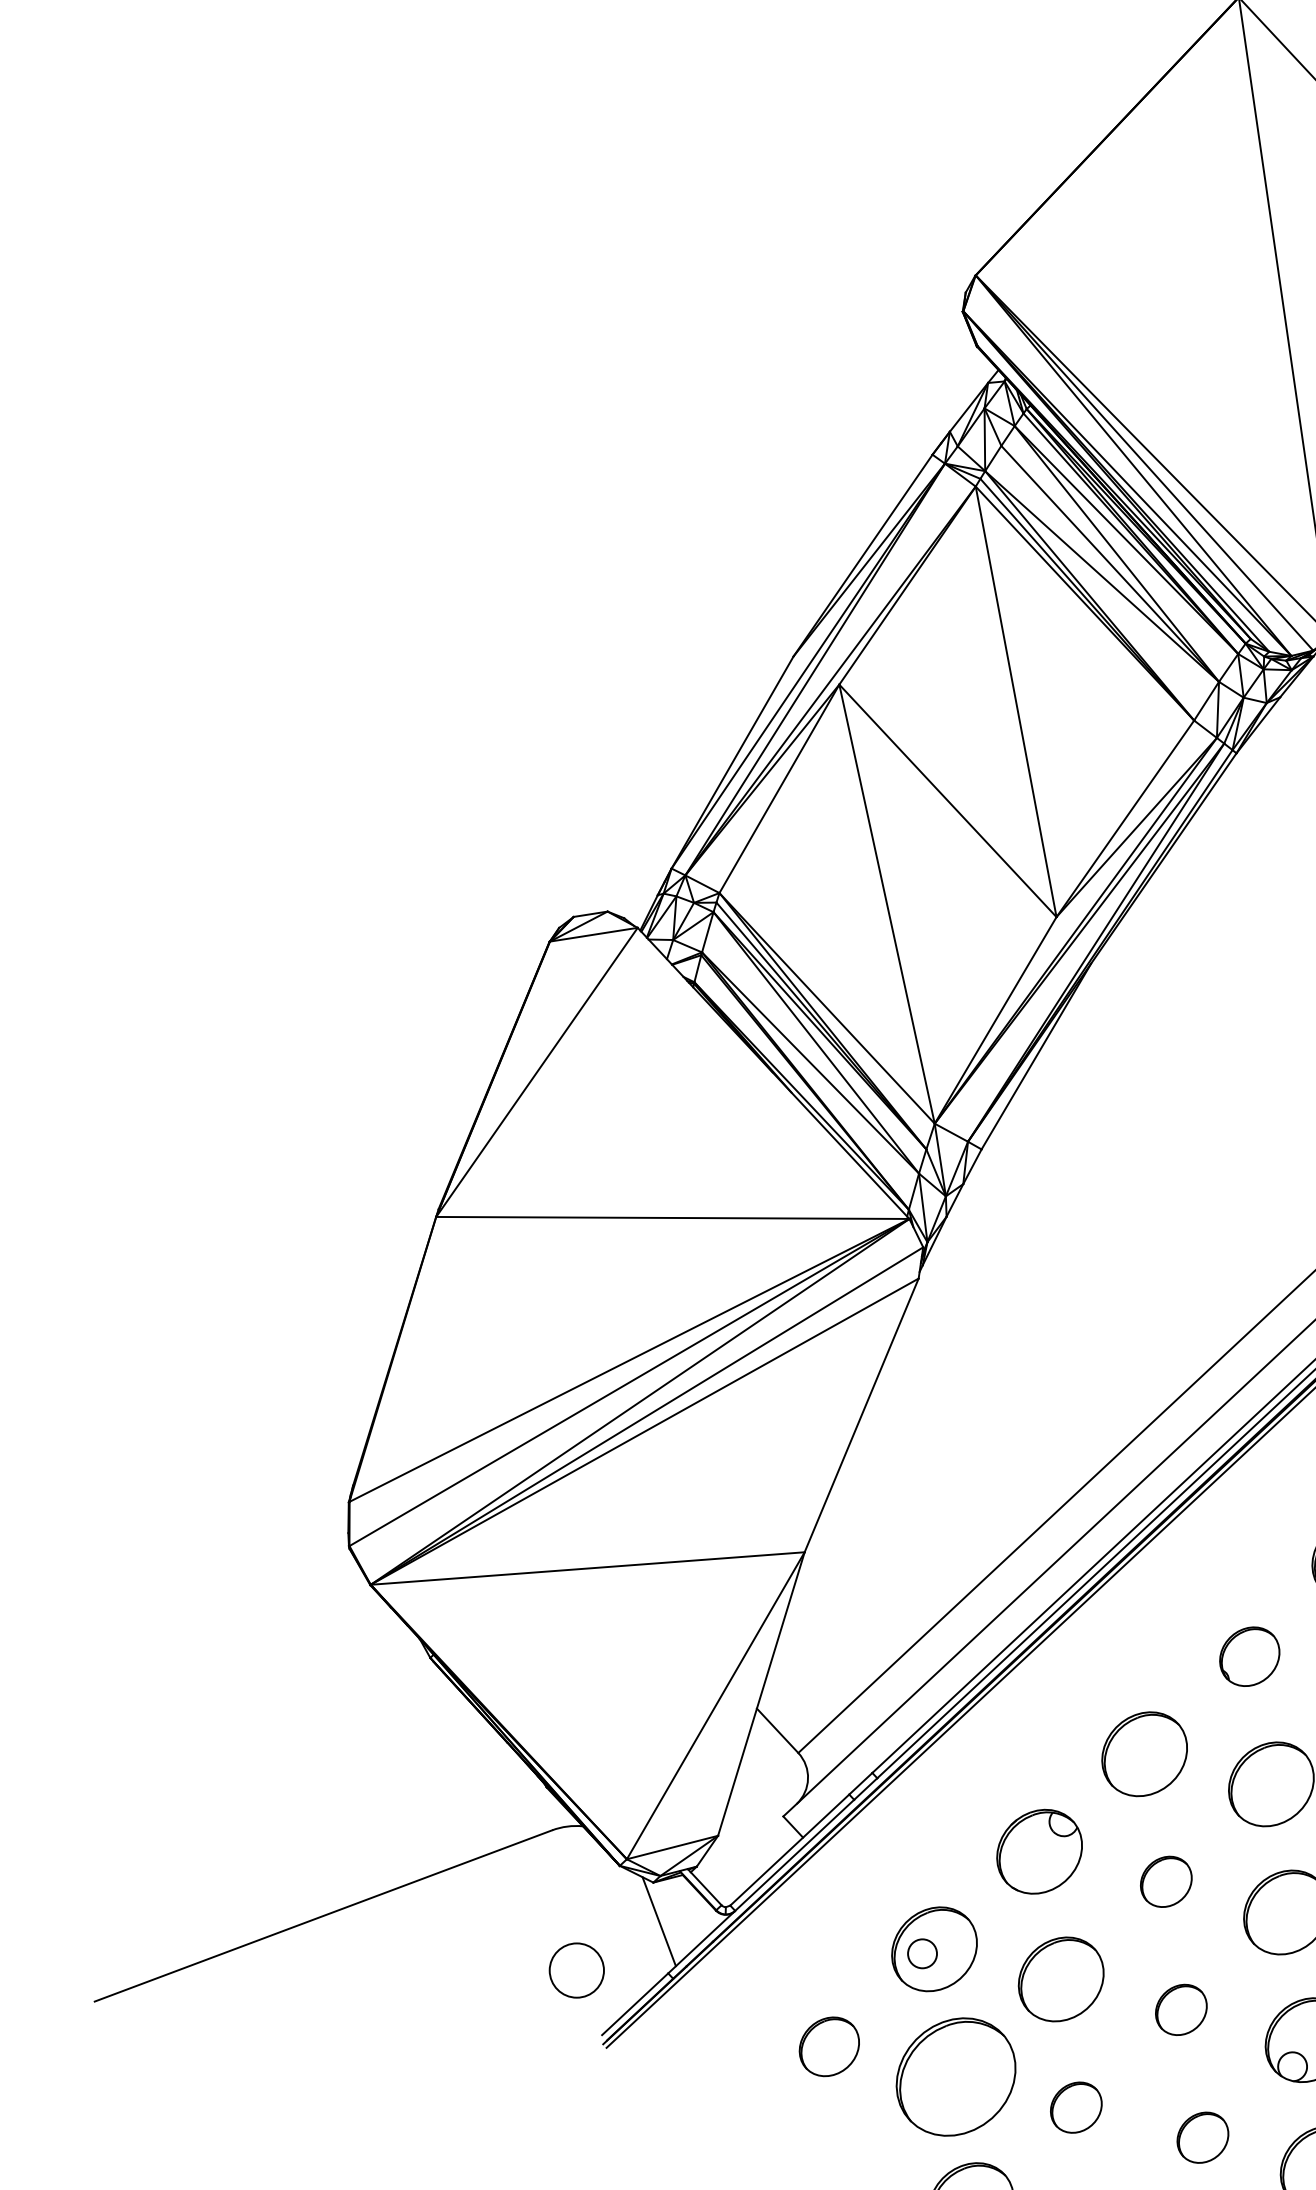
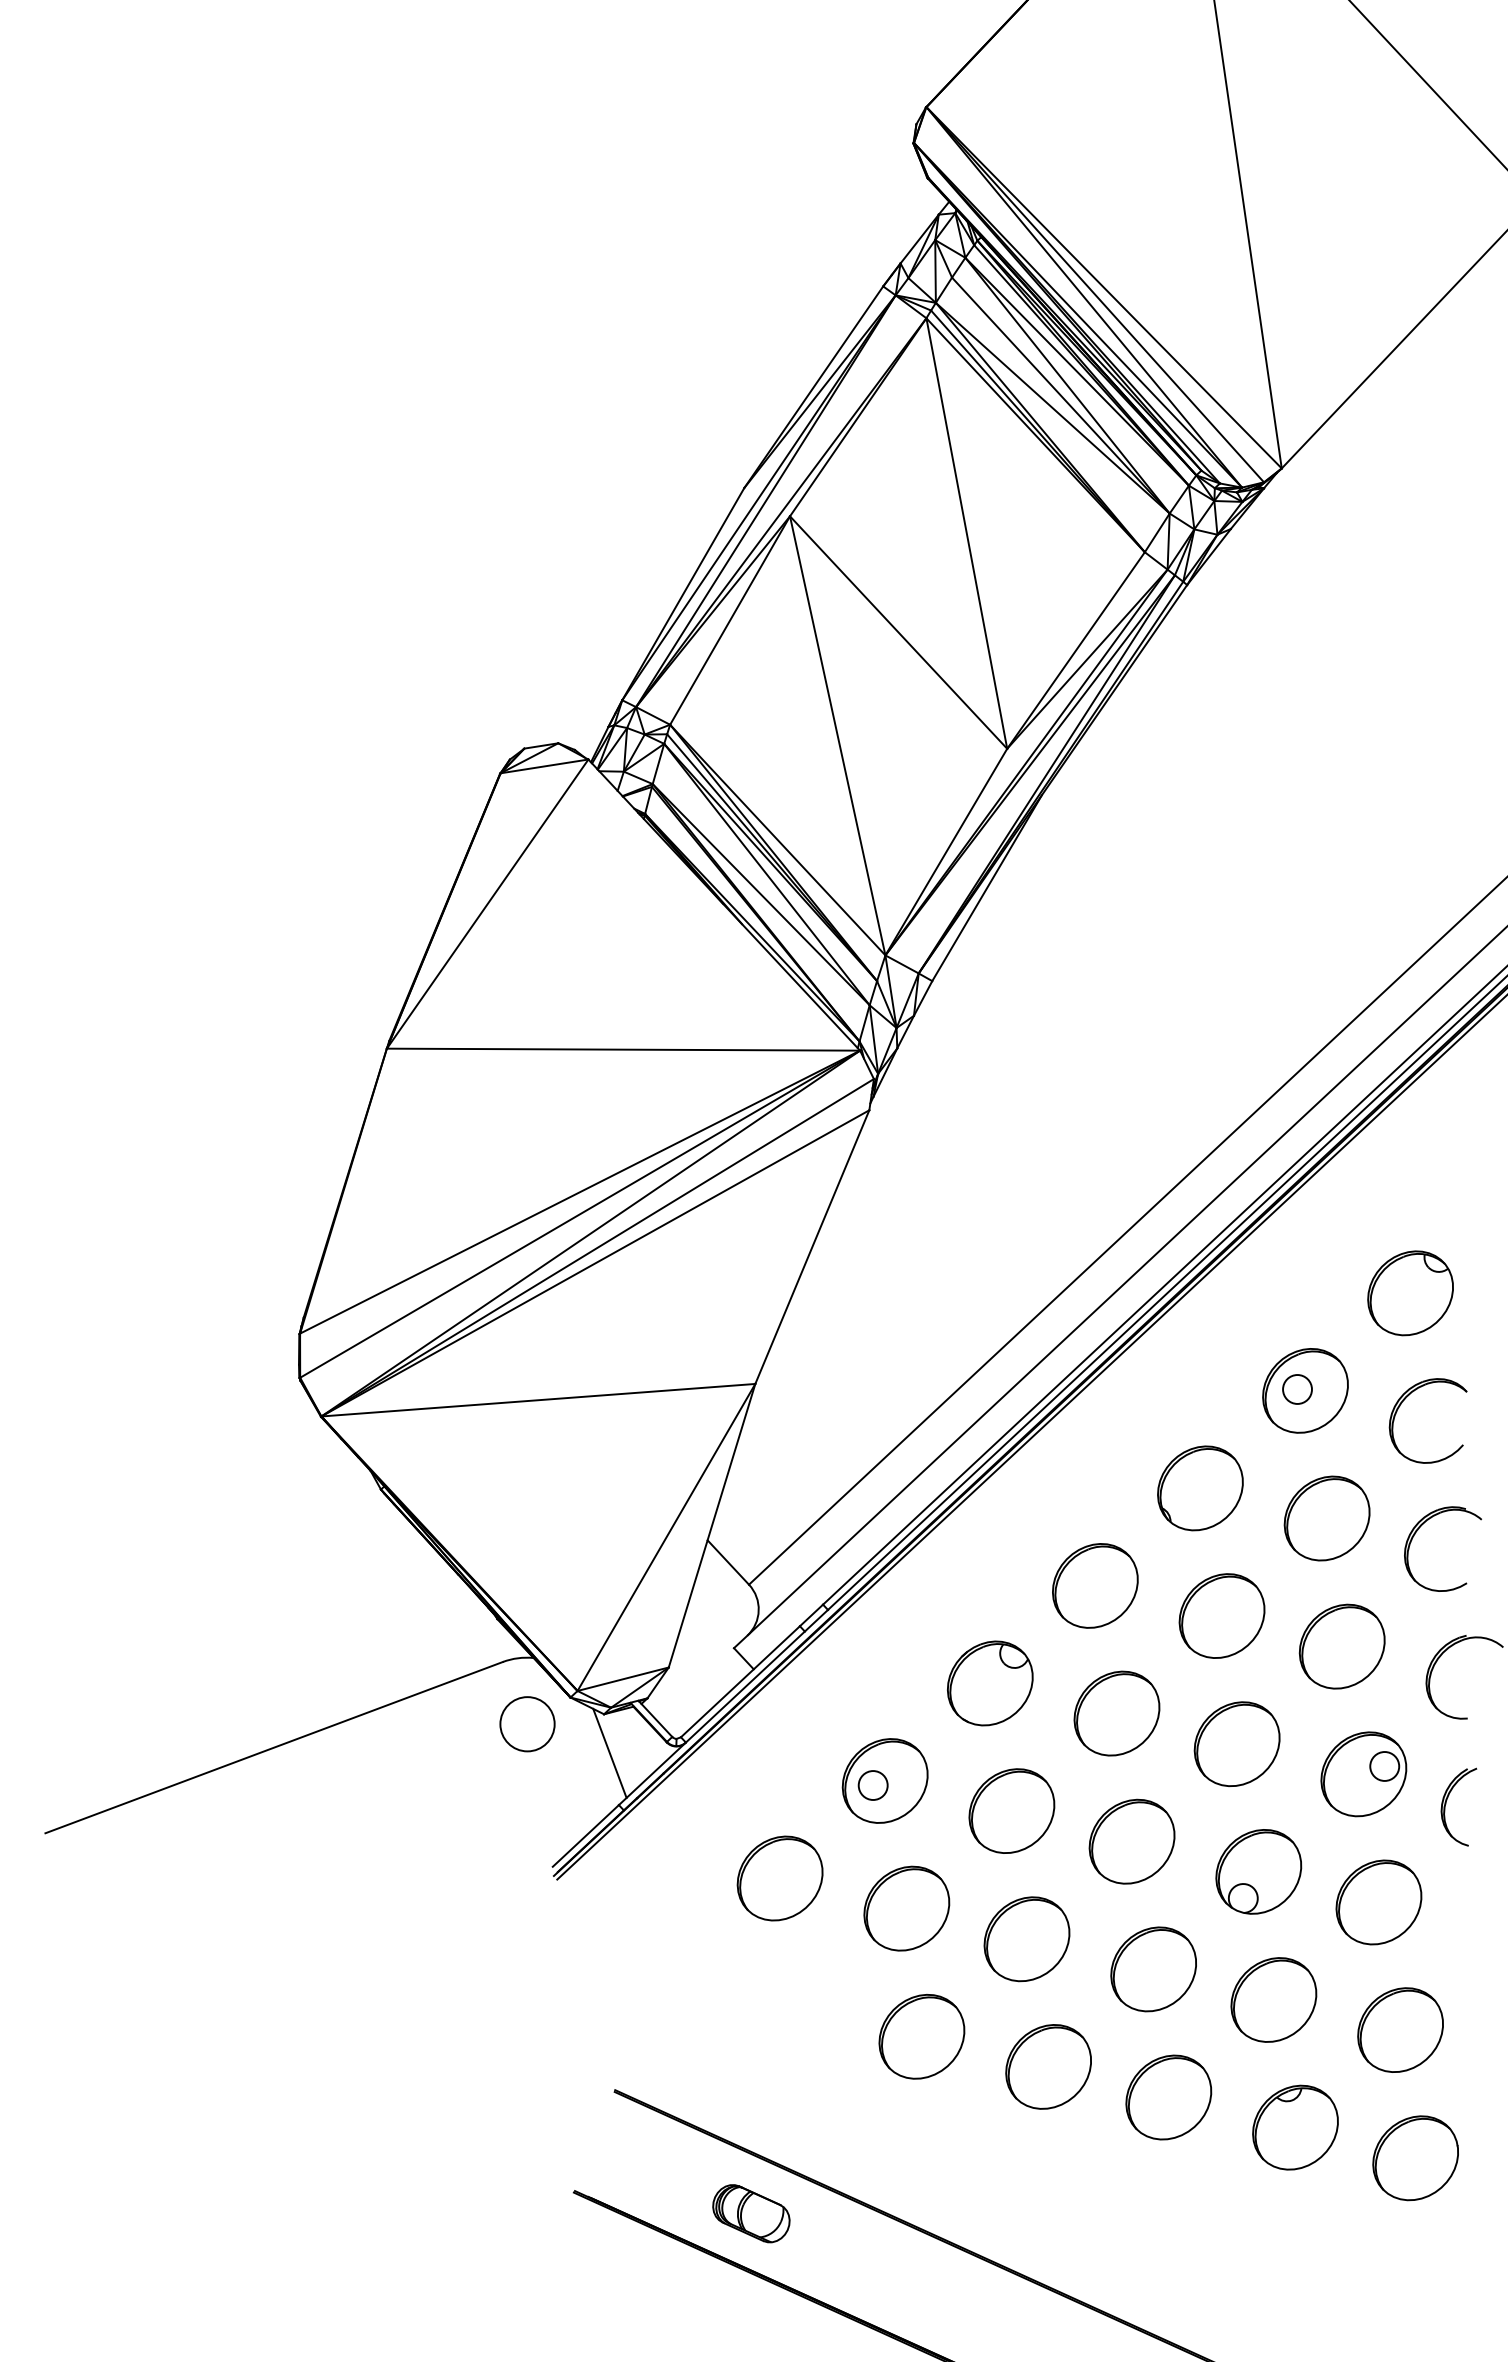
part: (1249, 1656) -> (1200, 1488), size x1.43
part: (1165, 1881) -> (1116, 1713), size x1.67
circle: (576, 1970) -> (527, 1724), moved
part: (1180, 2009) -> (1131, 1841), size x1.67
part: (828, 2046) -> (779, 1878), size x1.43
part: (955, 2076) -> (906, 1908), size x0.71
part: (1075, 2107) -> (1026, 1939), size x1.67
part: (1202, 2137) -> (1153, 1969), size x1.67

